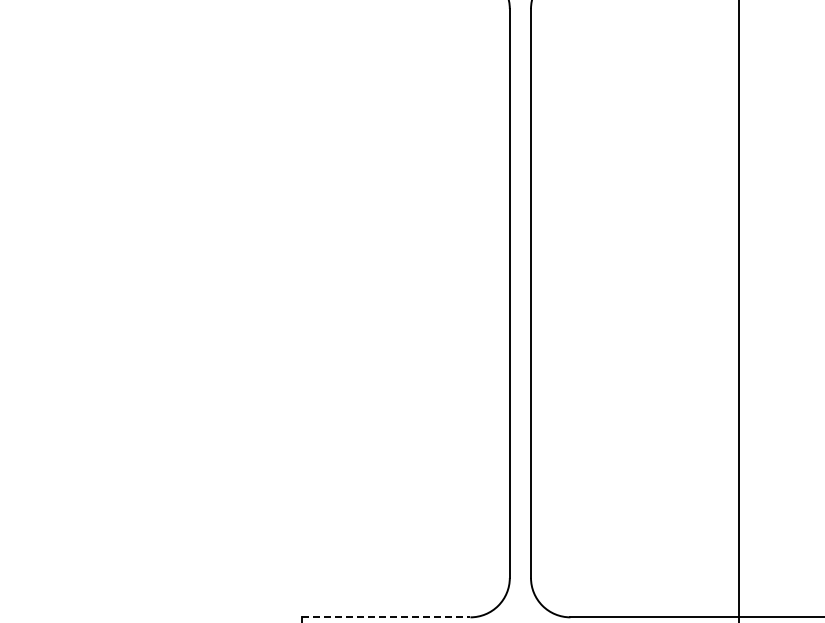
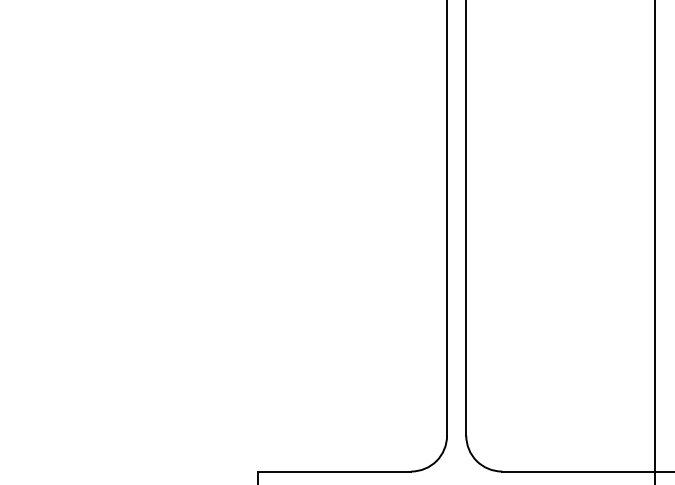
line: (386, 617) -> (335, 471), dashed -> solid

